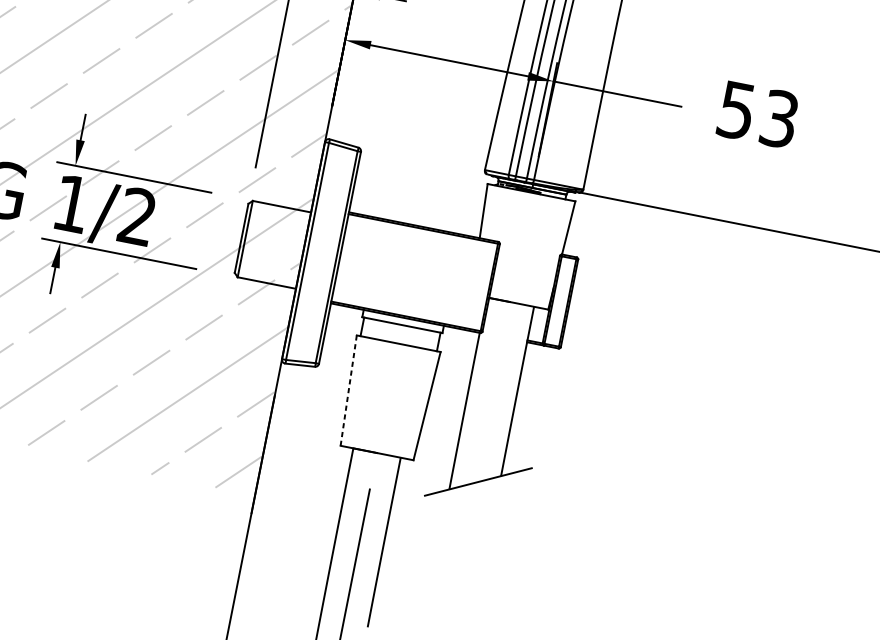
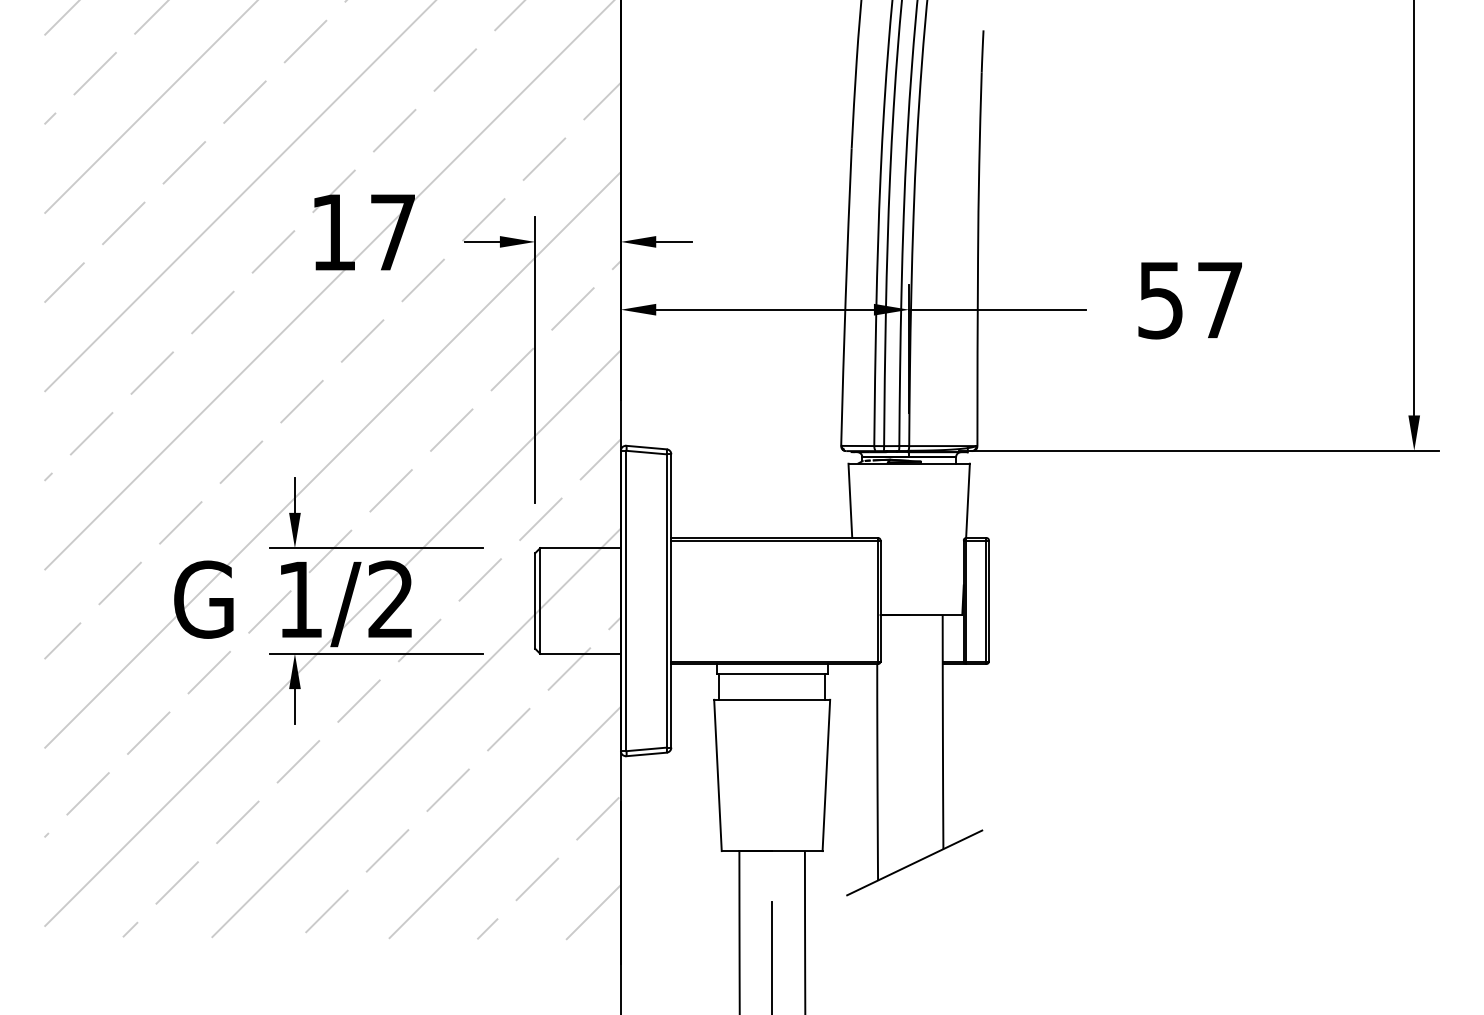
text: (779, 119) -> (1219, 300), 53 -> 57
line: (348, 390) -> (717, 775), dashed -> solid

